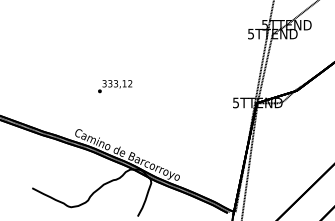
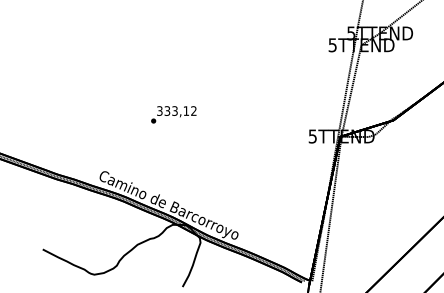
text: (115, 86) -> (174, 114), moved

